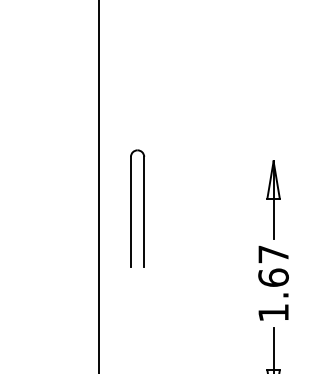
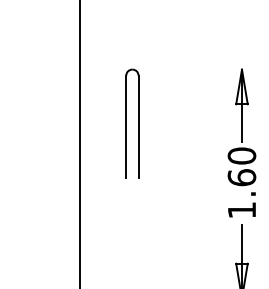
part: (137, 208) -> (132, 123), moved
text: (273, 254) -> (241, 156), 1.67 -> 1.60

